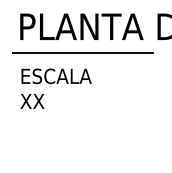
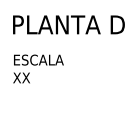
line: (82, 53) -> (57, 43), removed

